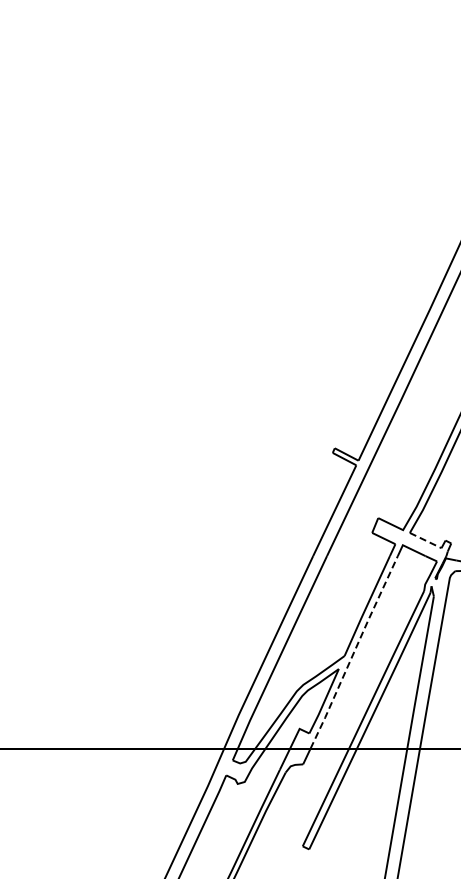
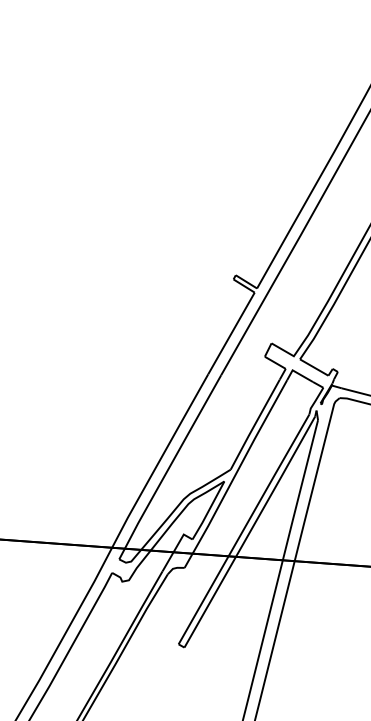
line: (425, 540) -> (314, 367), dashed -> solid
line: (354, 652) -> (240, 467), dashed -> solid

